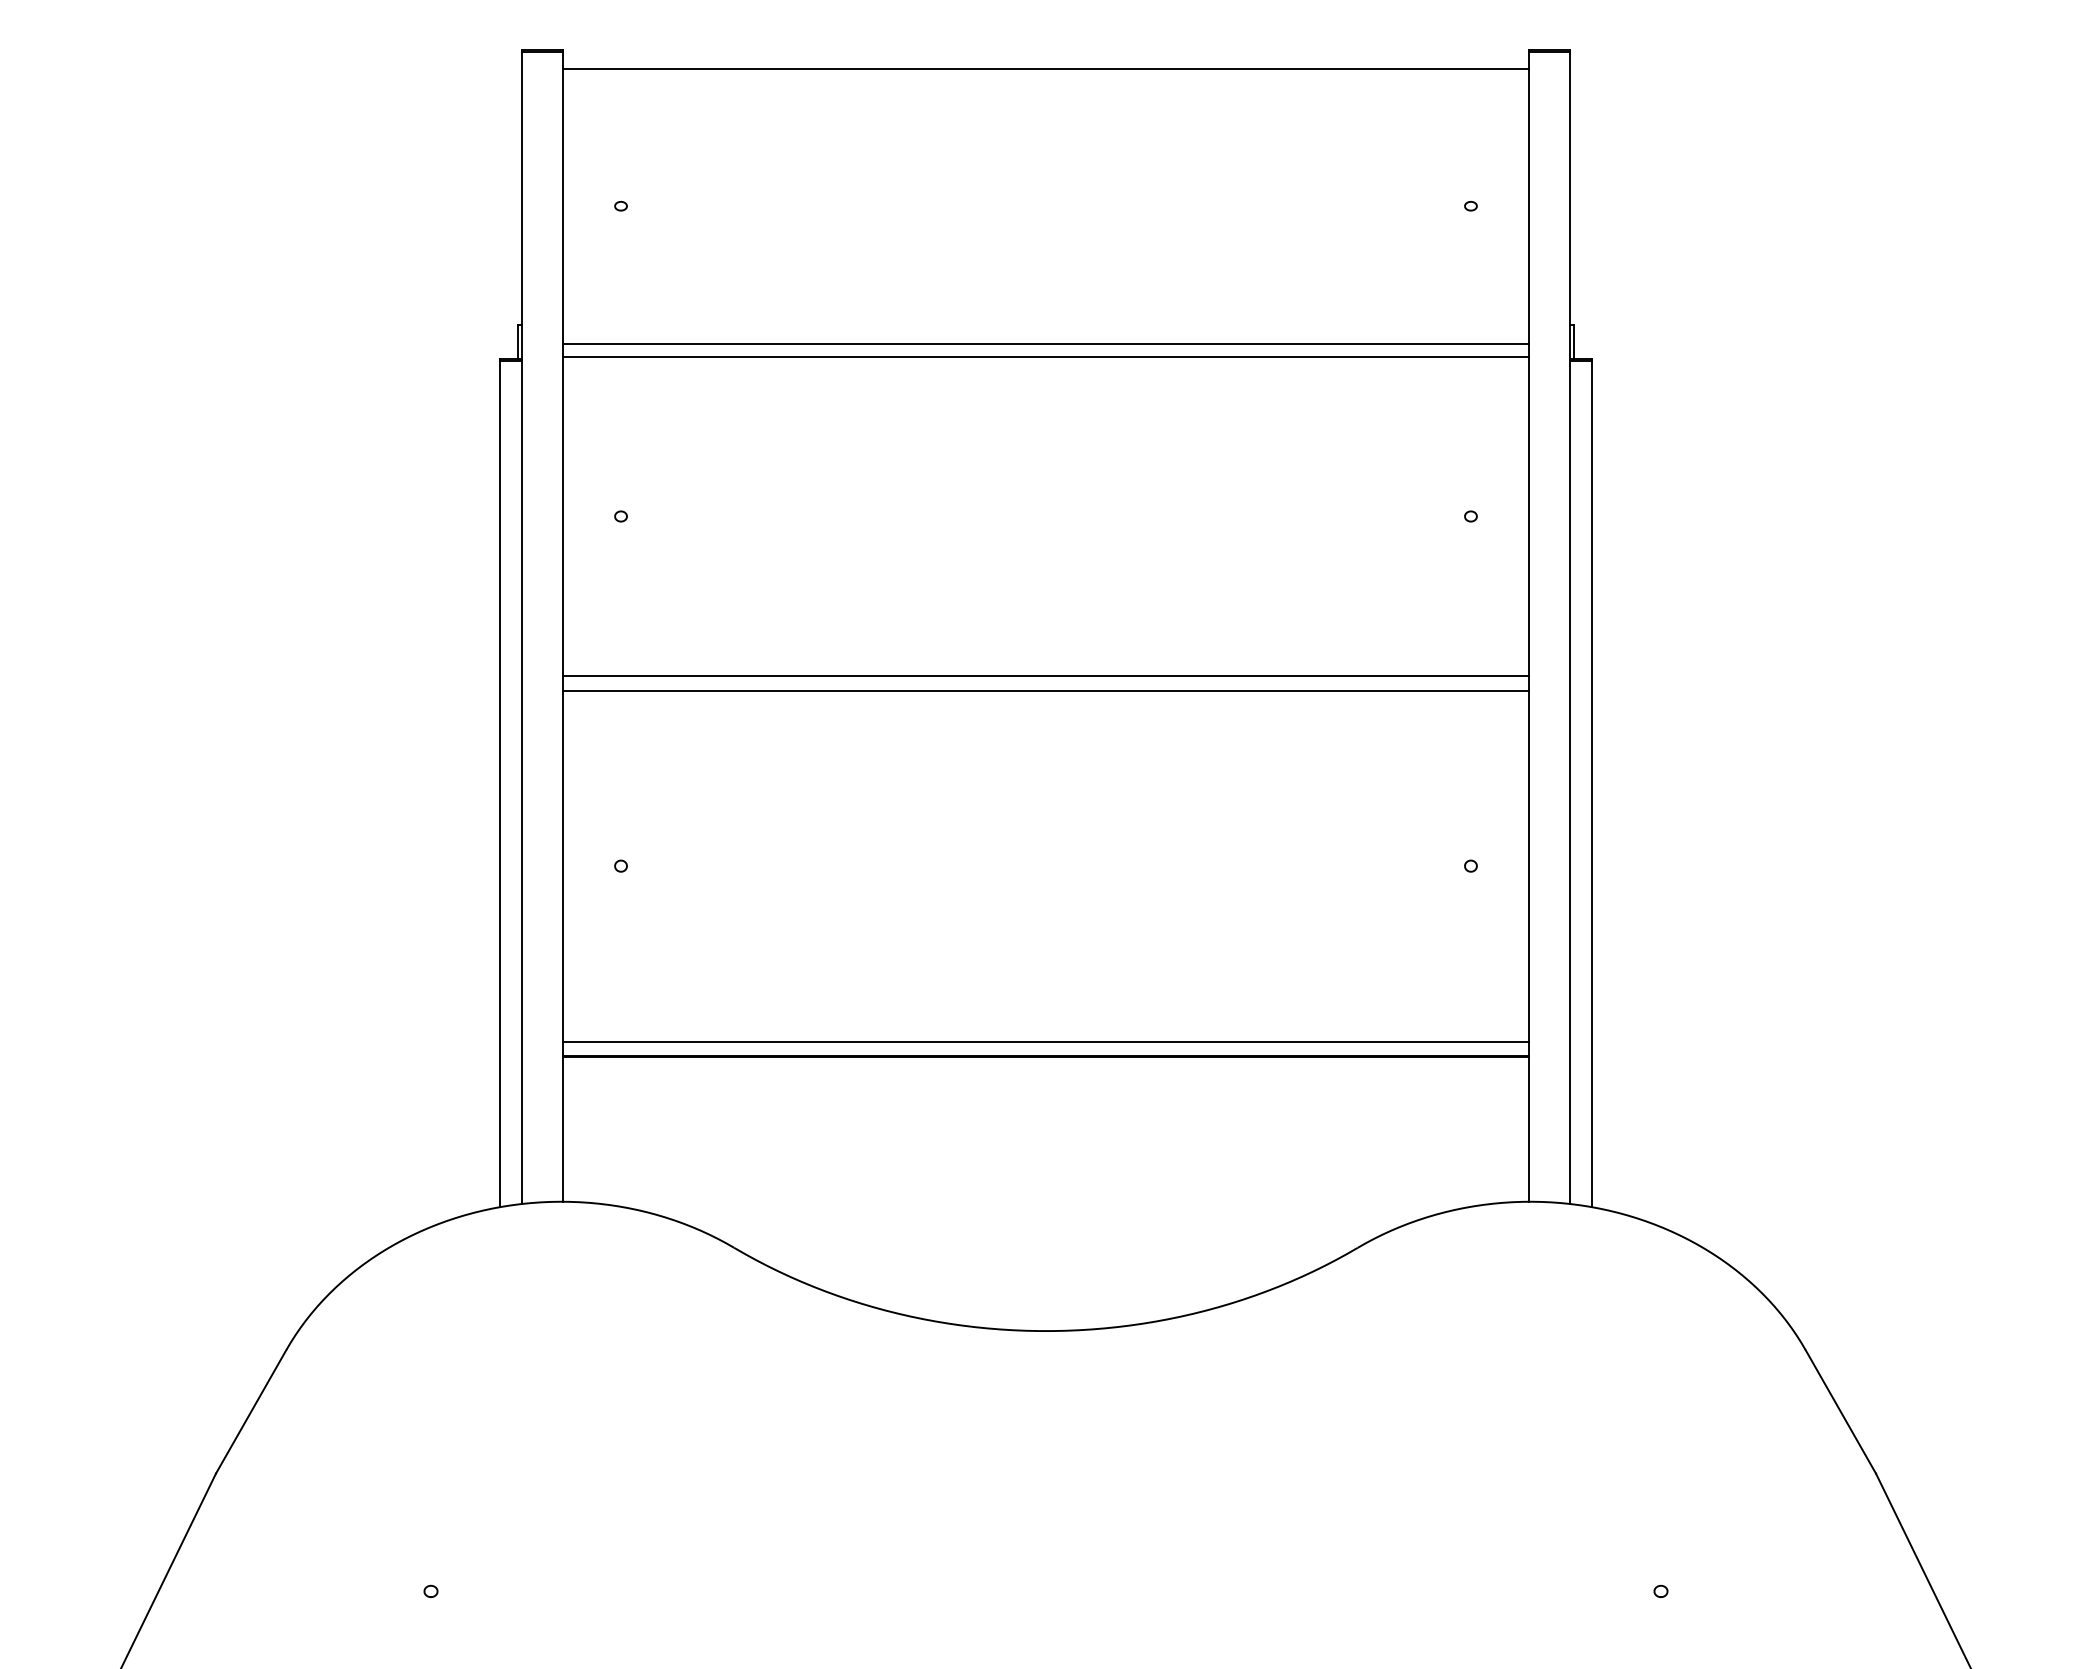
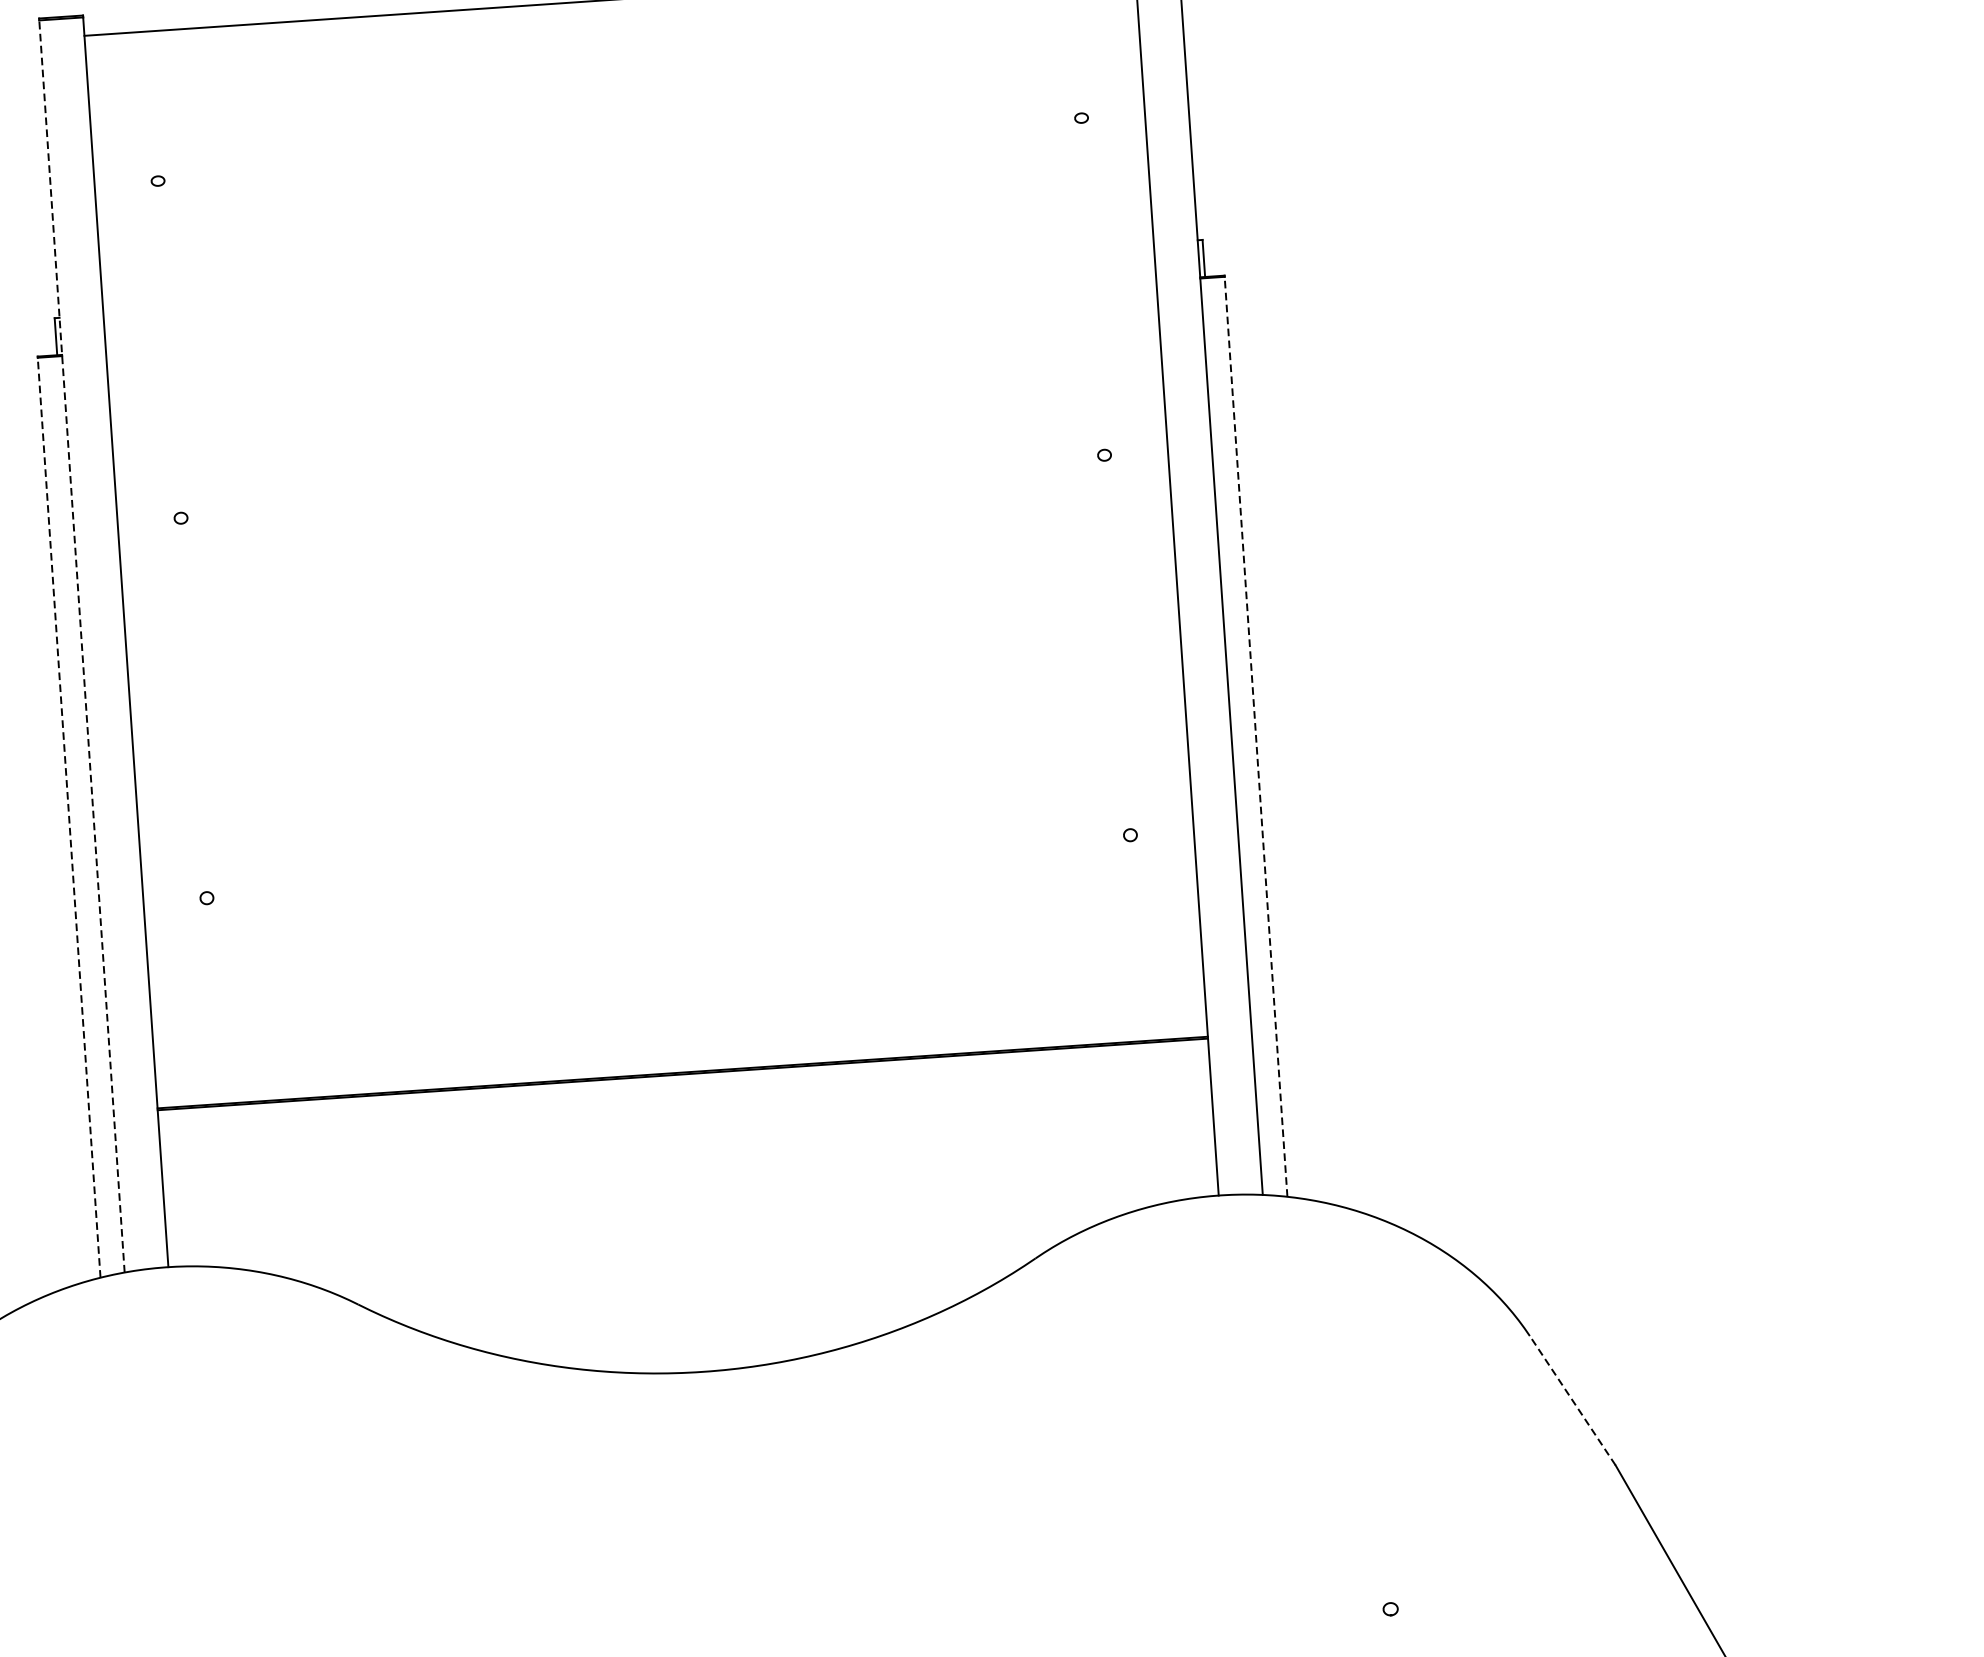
line: (1045, 343) -> (629, 298), removed
line: (1045, 356) -> (630, 312), removed
line: (522, 627) -> (82, 646), solid -> dashed
line: (1045, 676) -> (654, 660), removed
line: (1045, 690) -> (655, 675), removed
line: (499, 783) -> (68, 817), solid -> dashed
line: (1592, 783) -> (1256, 736), solid -> dashed
line: (1045, 1041) -> (681, 1057), removed
line: (1840, 1411) -> (1572, 1400), solid -> dashed

